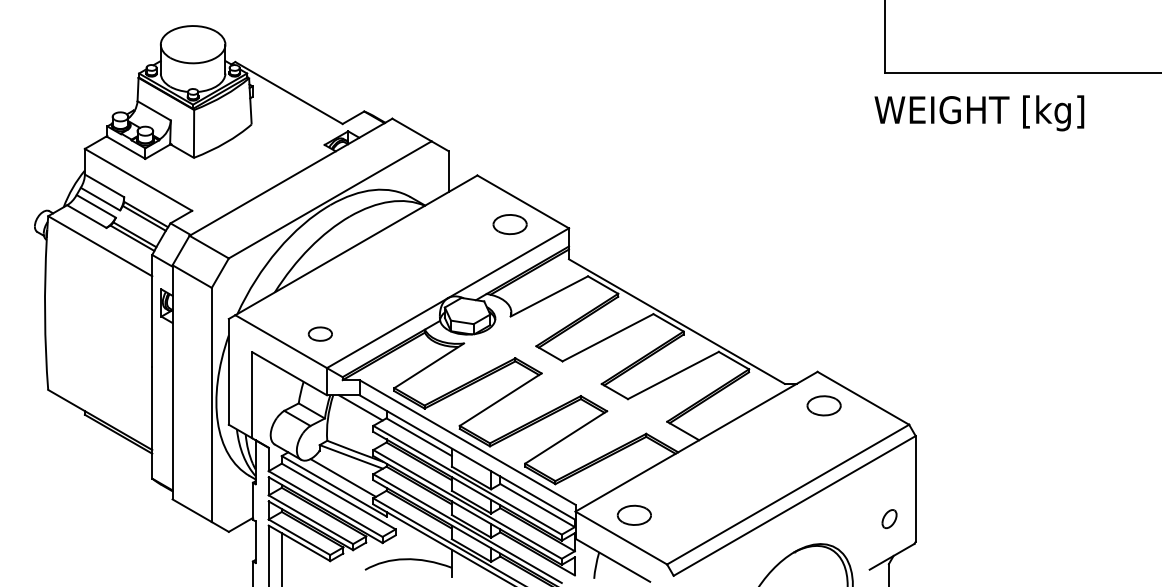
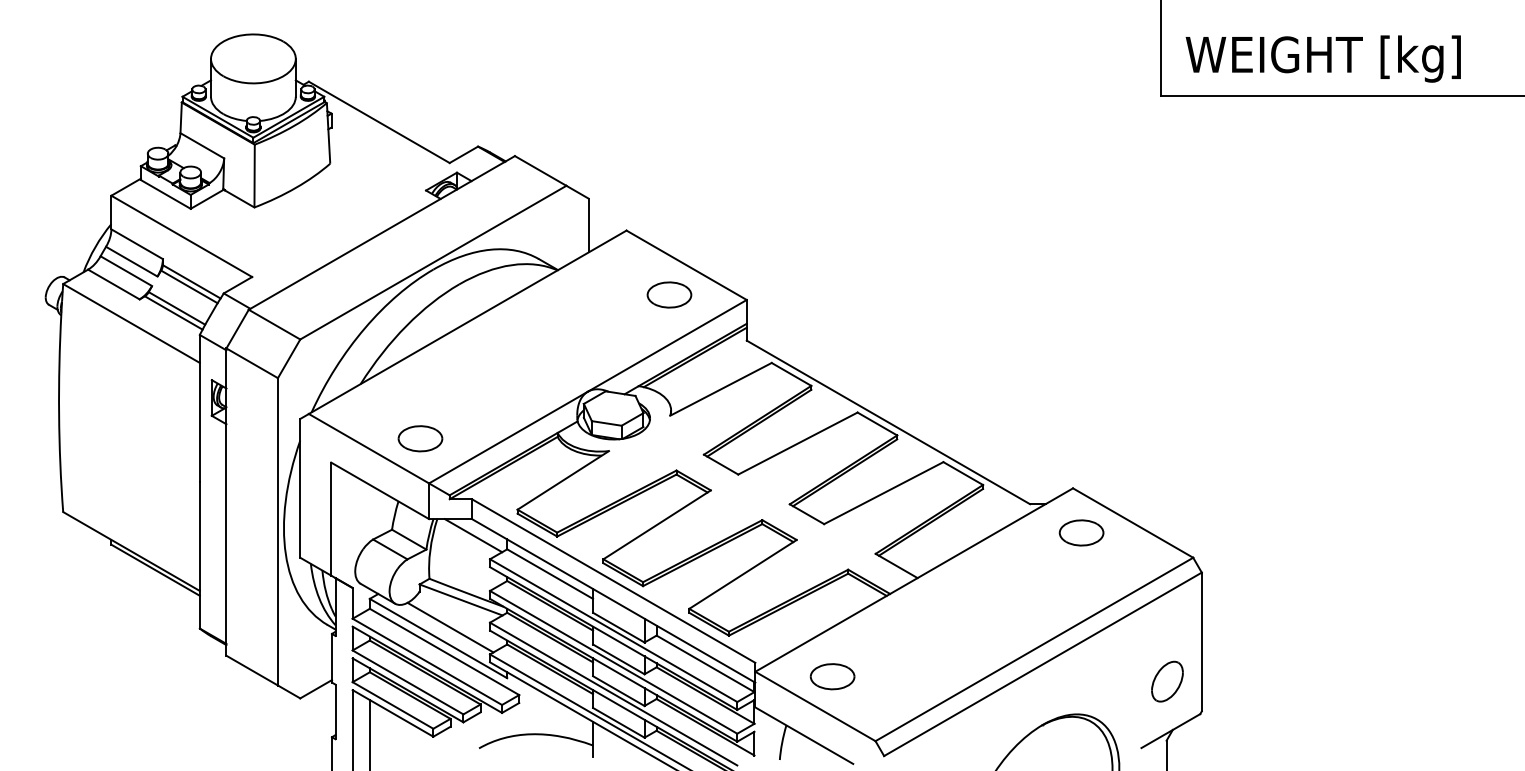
text: (978, 112) -> (1322, 58), moved
part: (320, 333) -> (420, 438), size x1.43
part: (889, 519) -> (1167, 681), size x1.67

